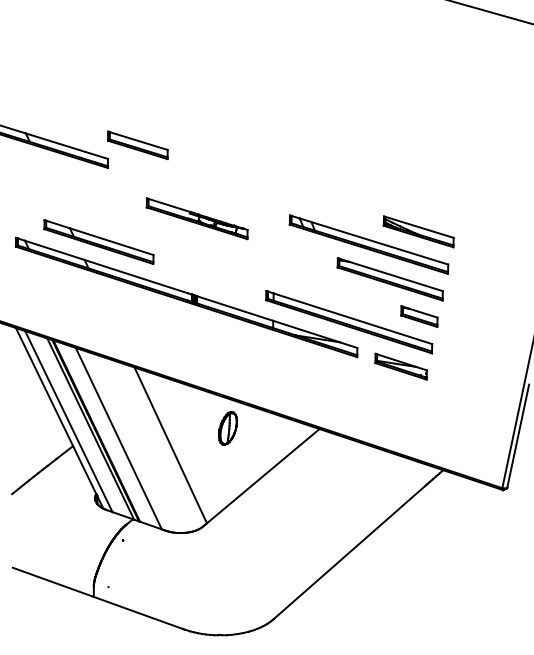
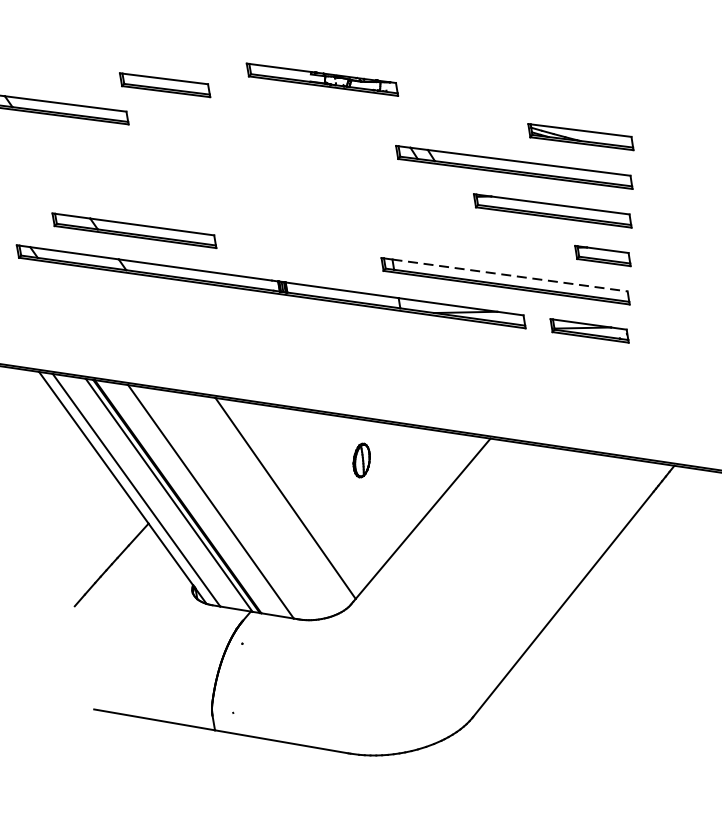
part: (196, 218) -> (321, 79), moved
line: (353, 318) -> (510, 274), solid -> dashed
part: (227, 428) -> (361, 460), size x0.7

